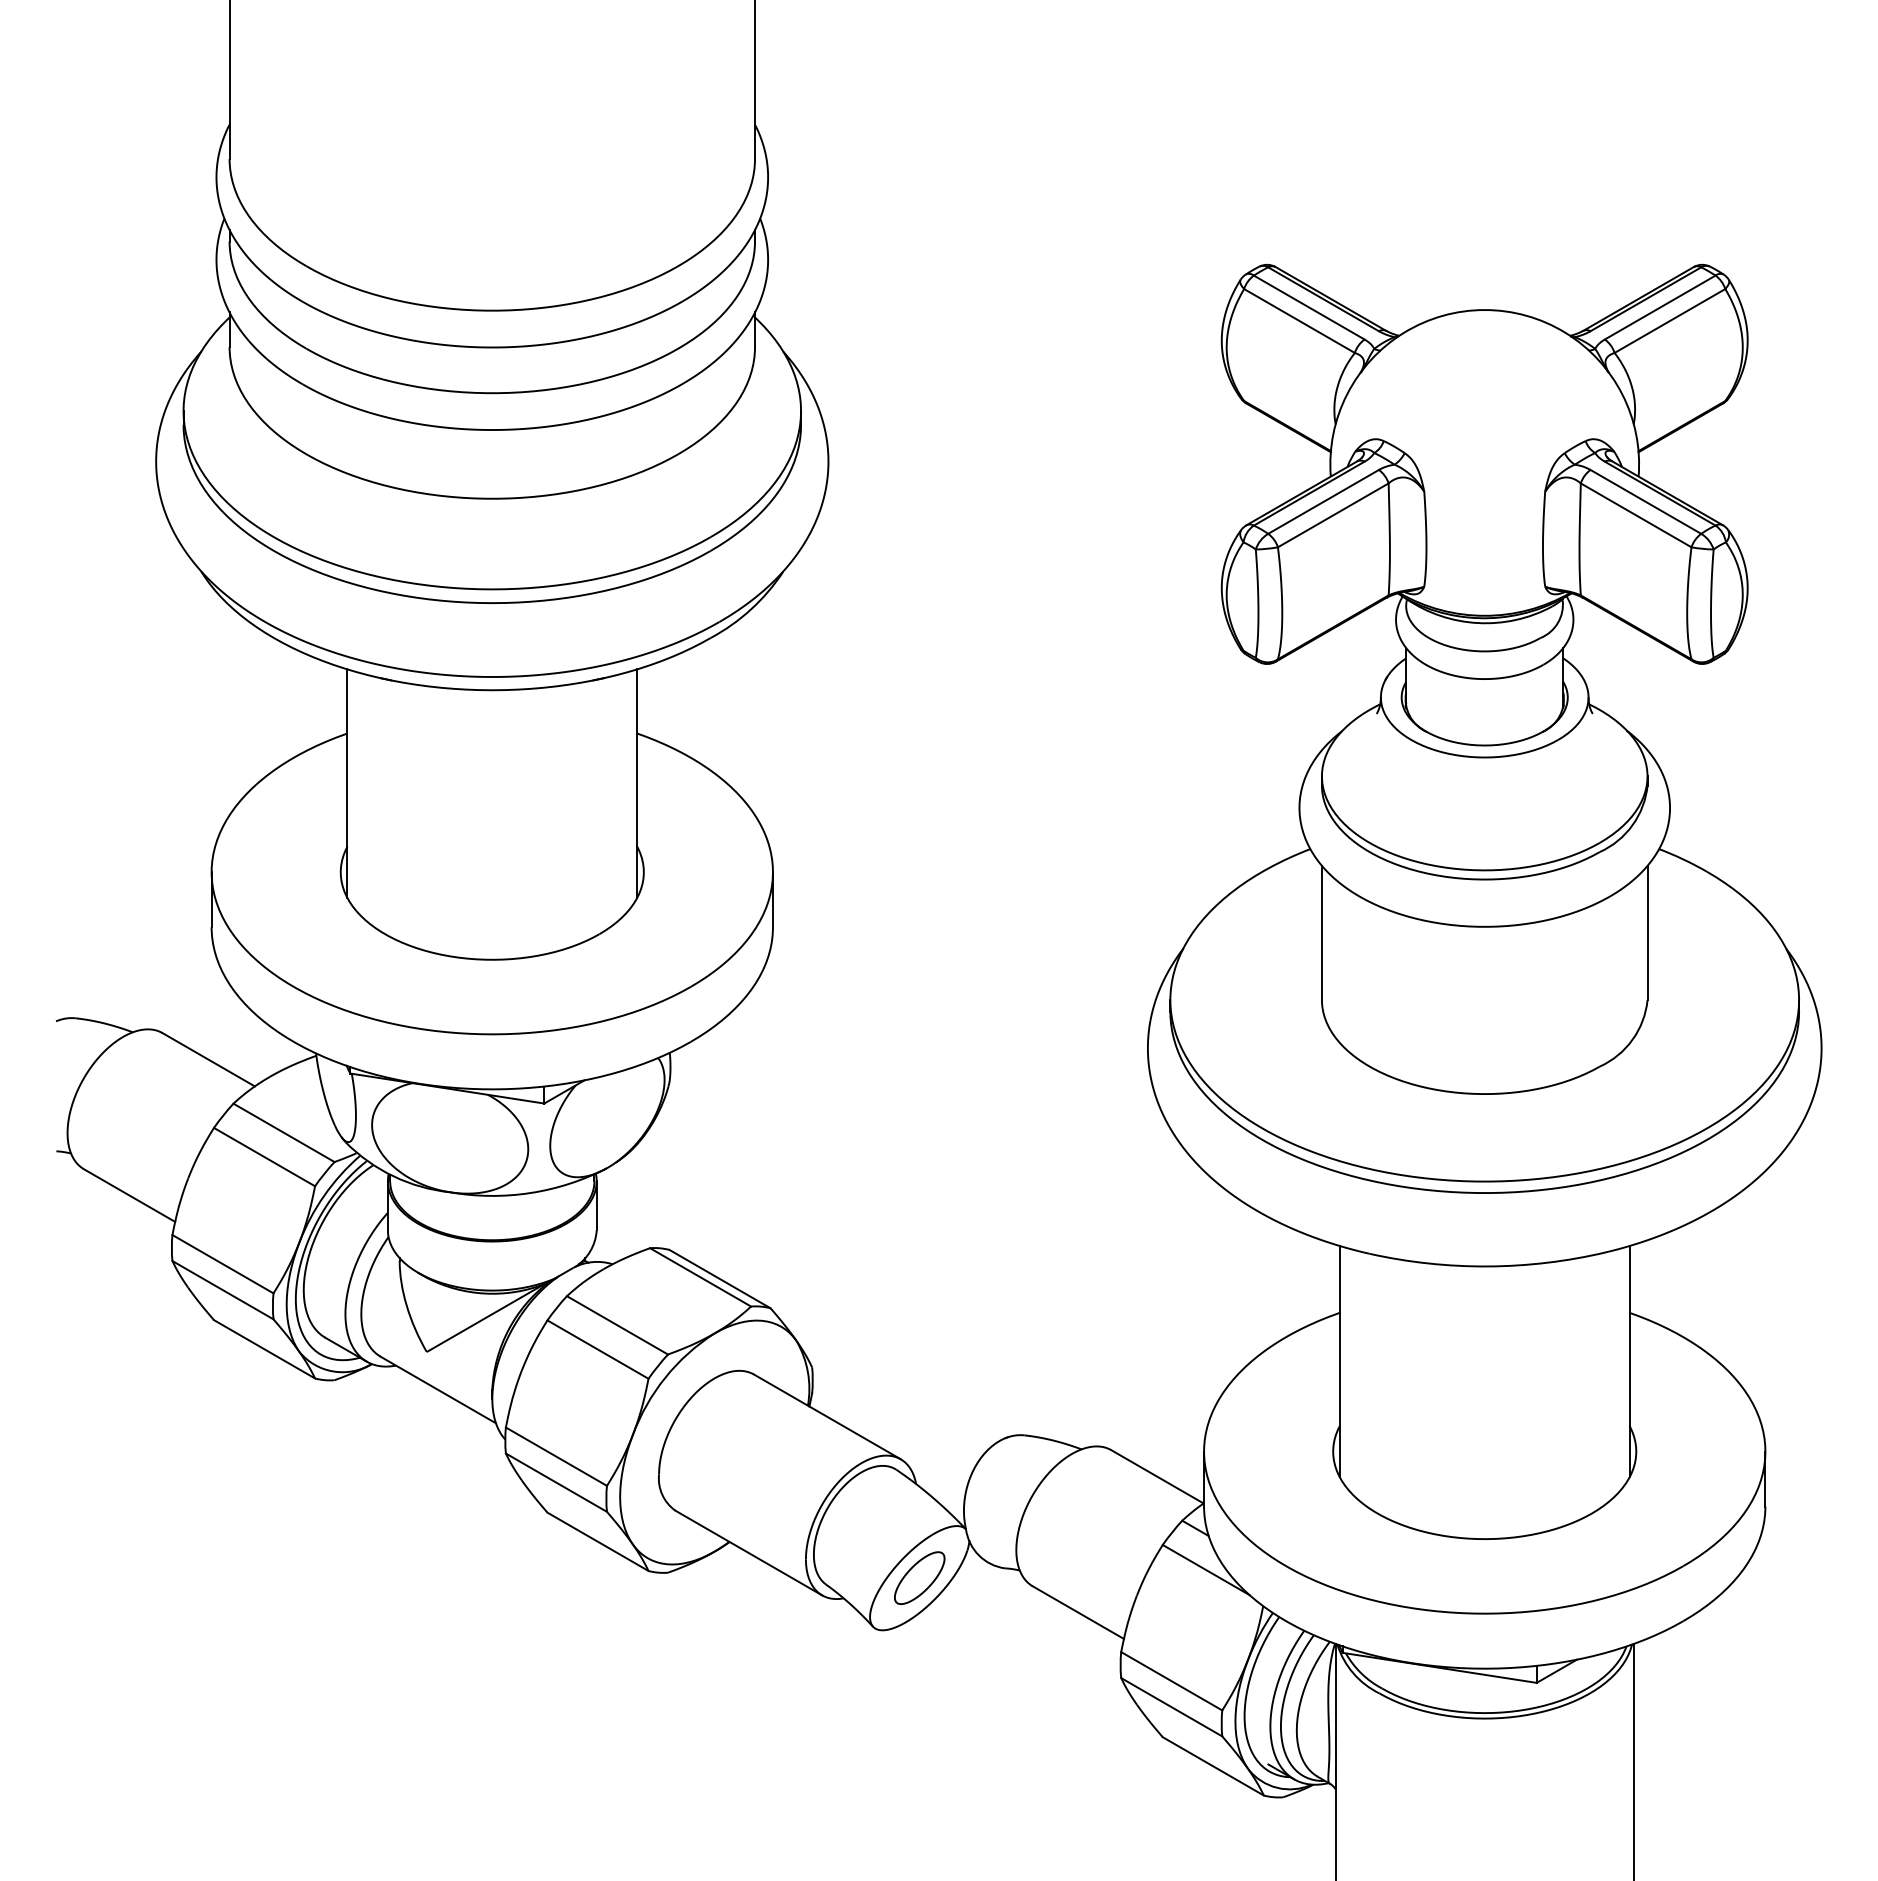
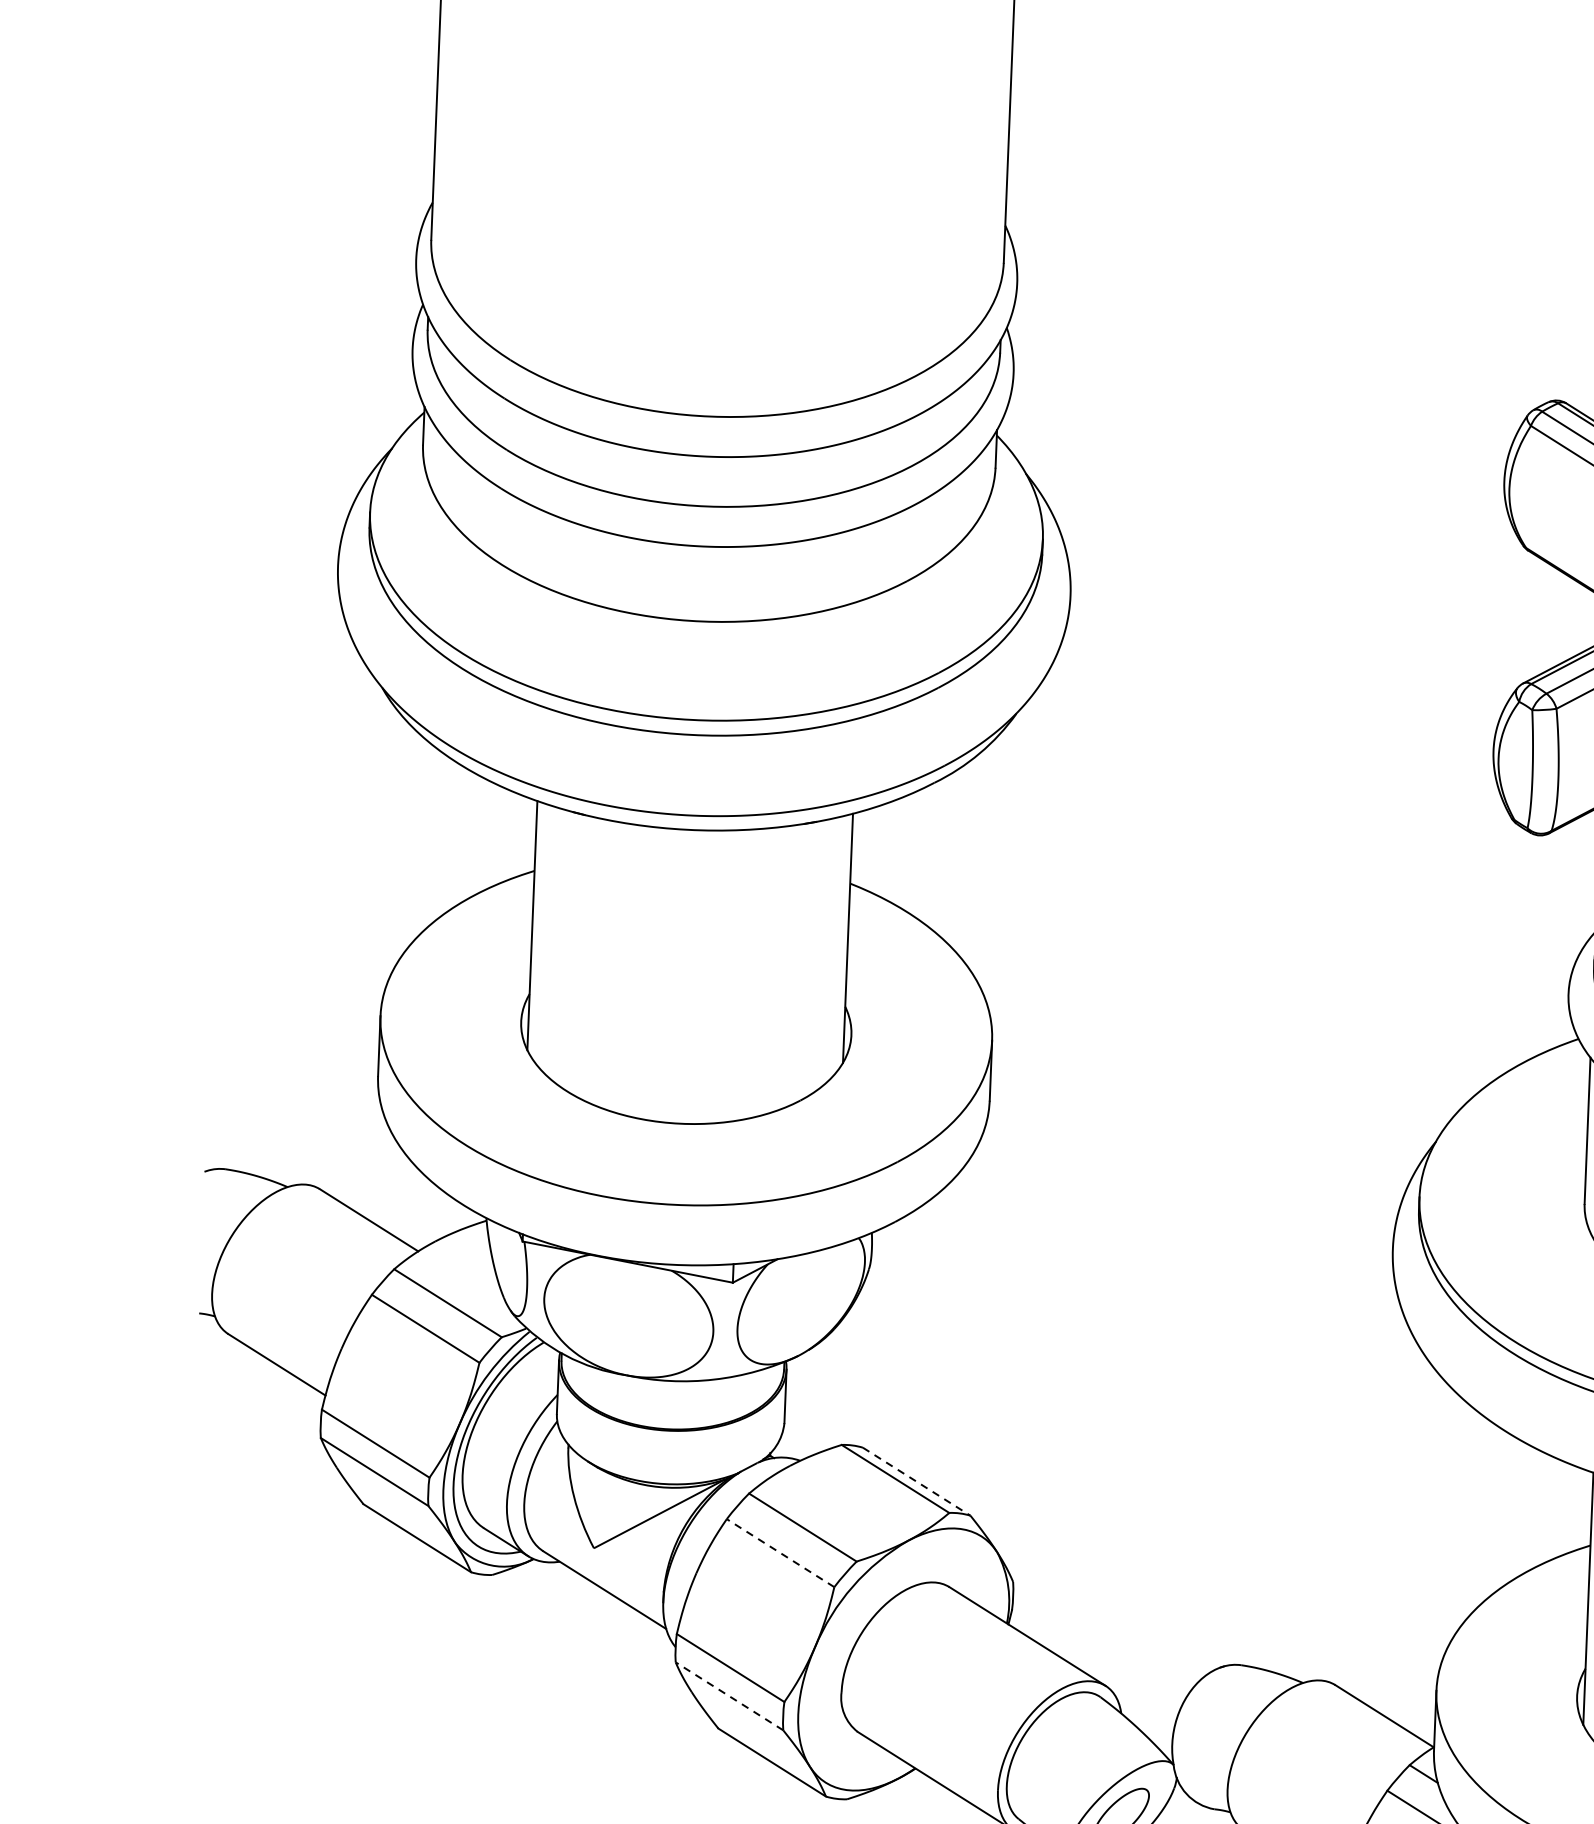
line: (720, 1279) -> (917, 1482), solid -> dashed
line: (597, 1349) -> (780, 1553), solid -> dashed
line: (556, 1482) -> (729, 1696), solid -> dashed

